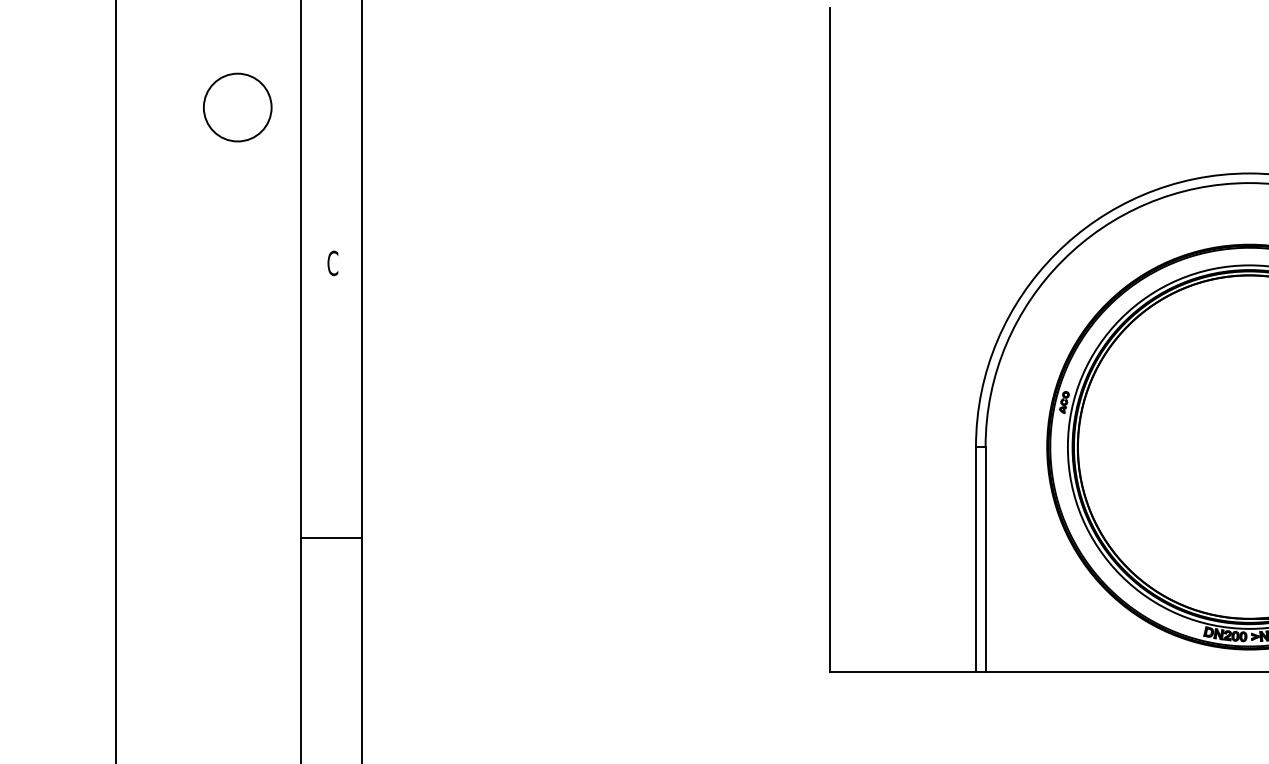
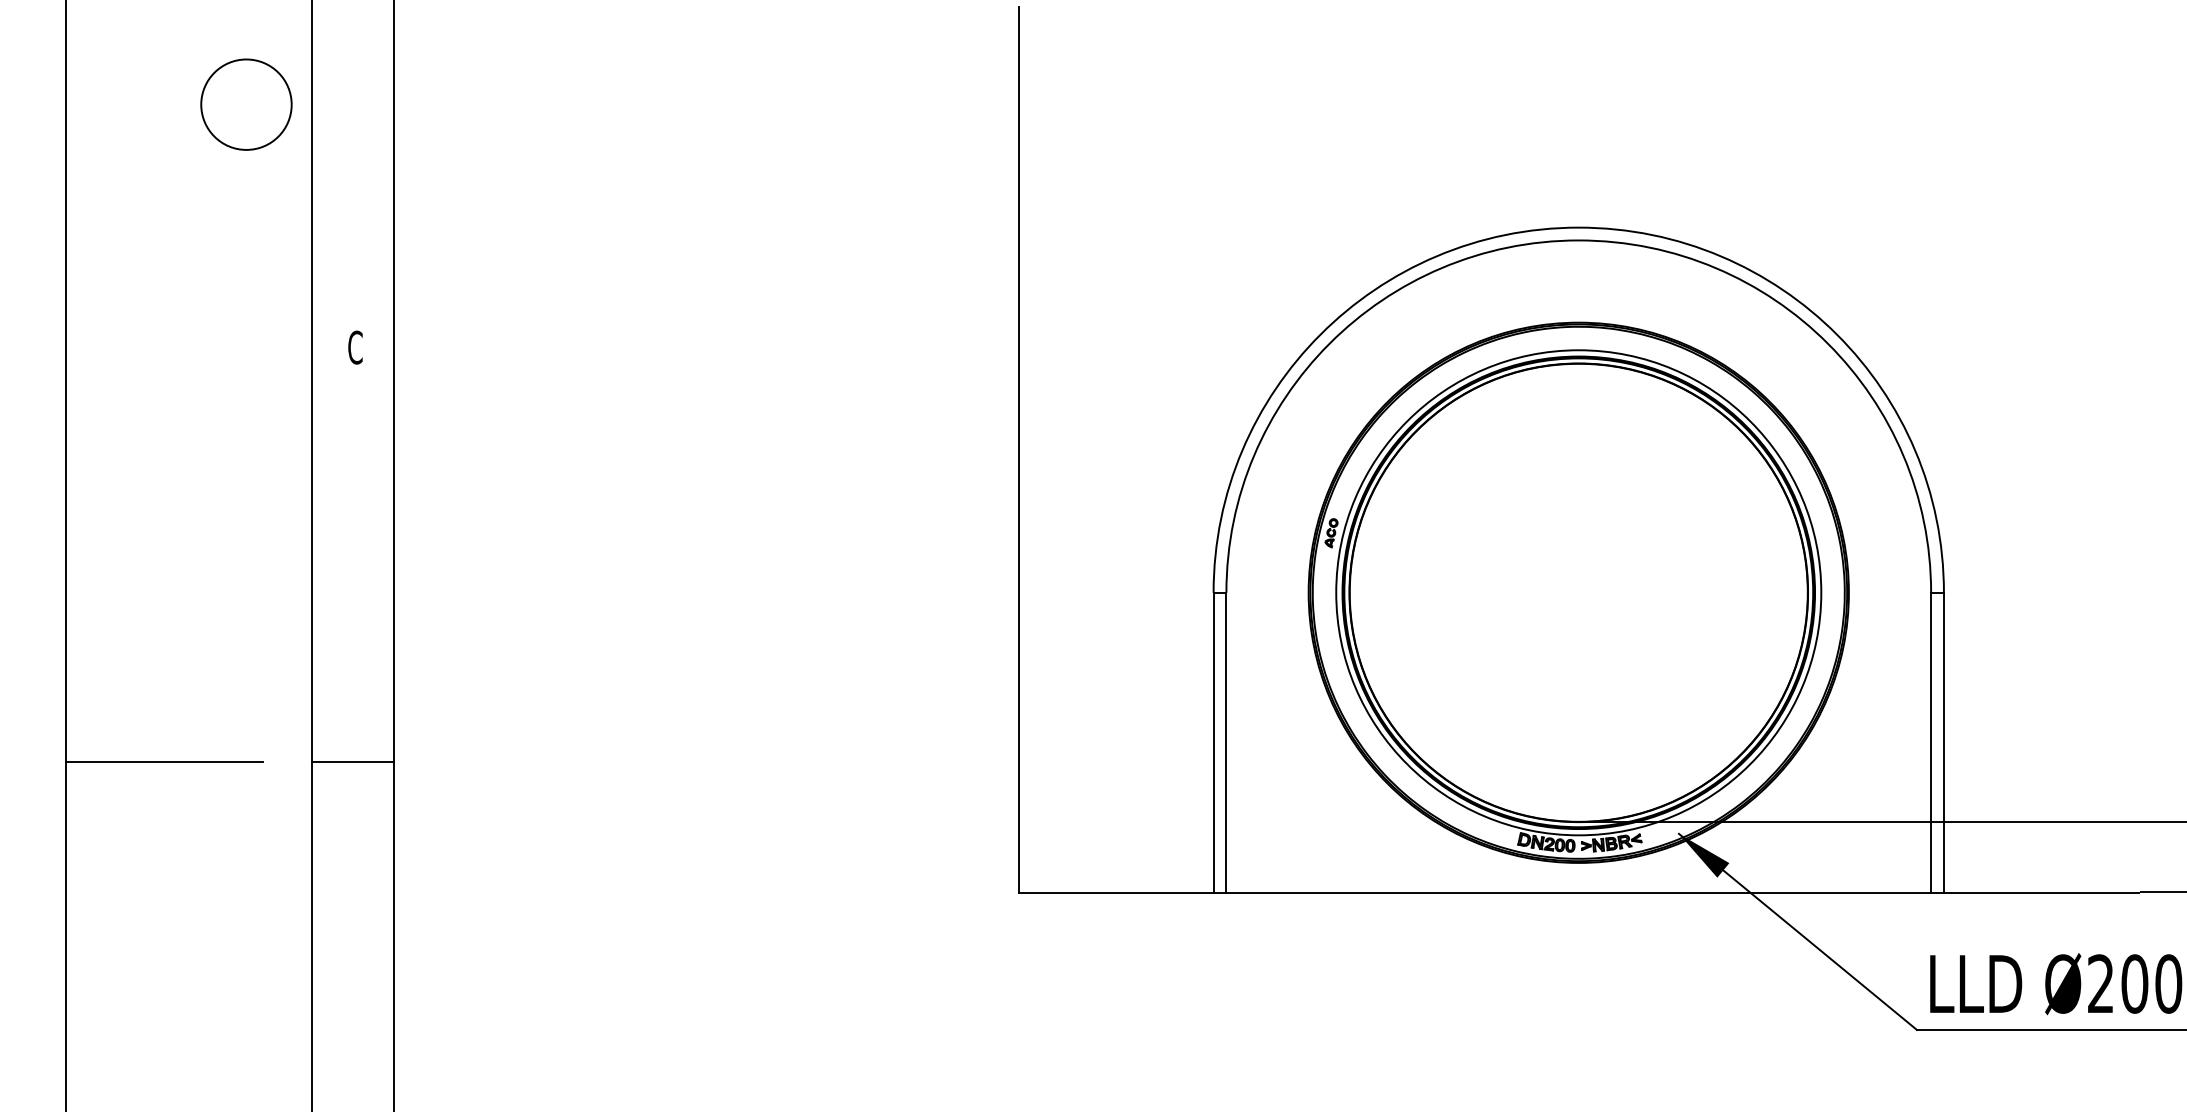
circle: (237, 107) -> (246, 104), moved
line: (331, 538) -> (353, 762), moved
line: (189, 574) -> (163, 762), added

